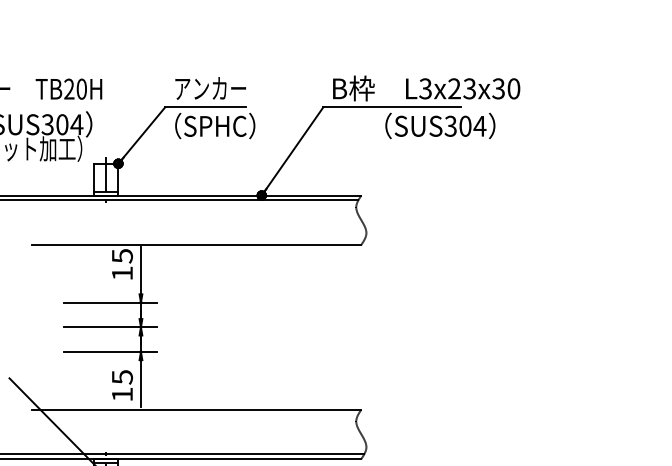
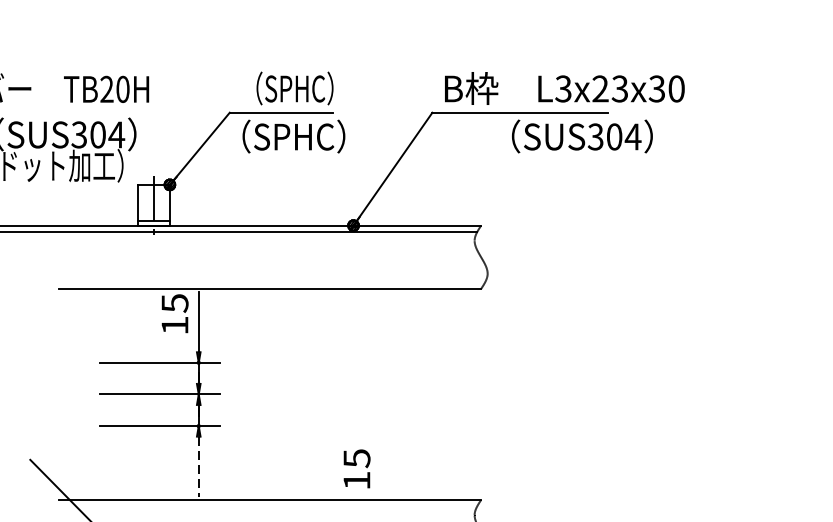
text: (210, 88) -> (287, 88), アンカー -> （SPHC）
line: (140, 384) -> (198, 467), solid -> dashed
text: (122, 385) -> (357, 469), moved

